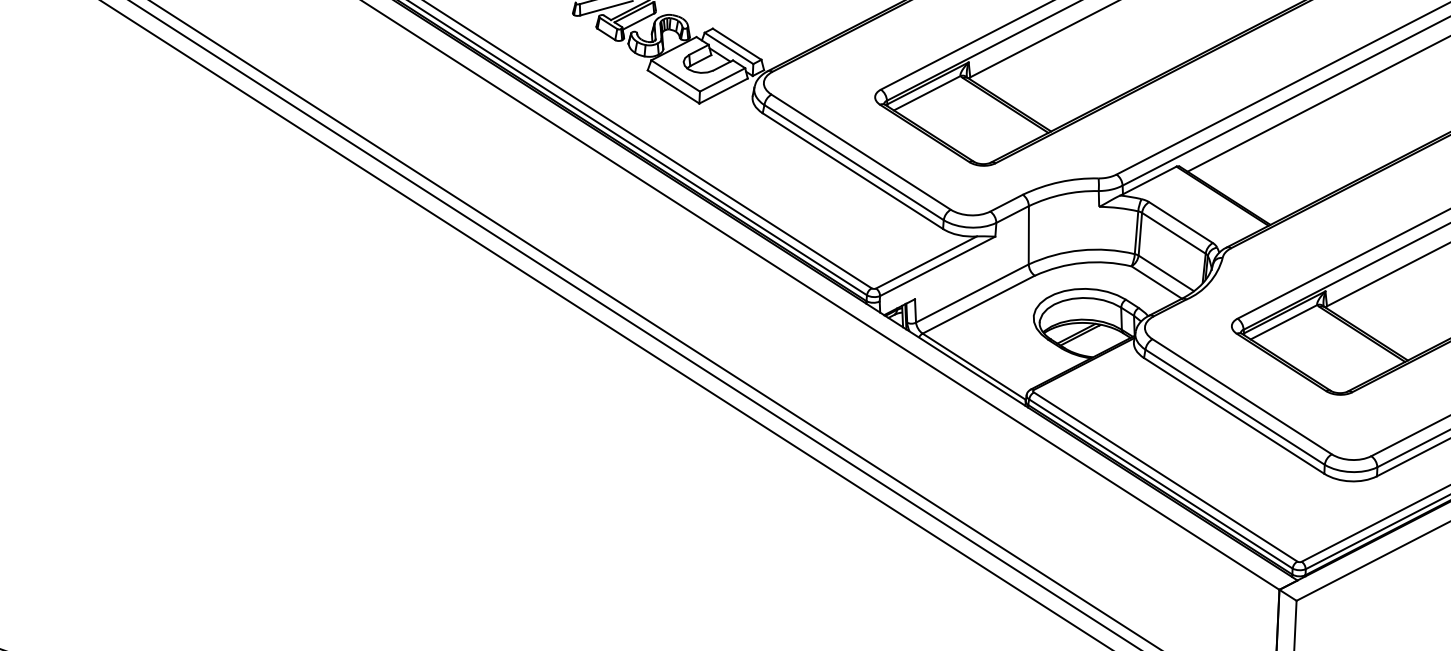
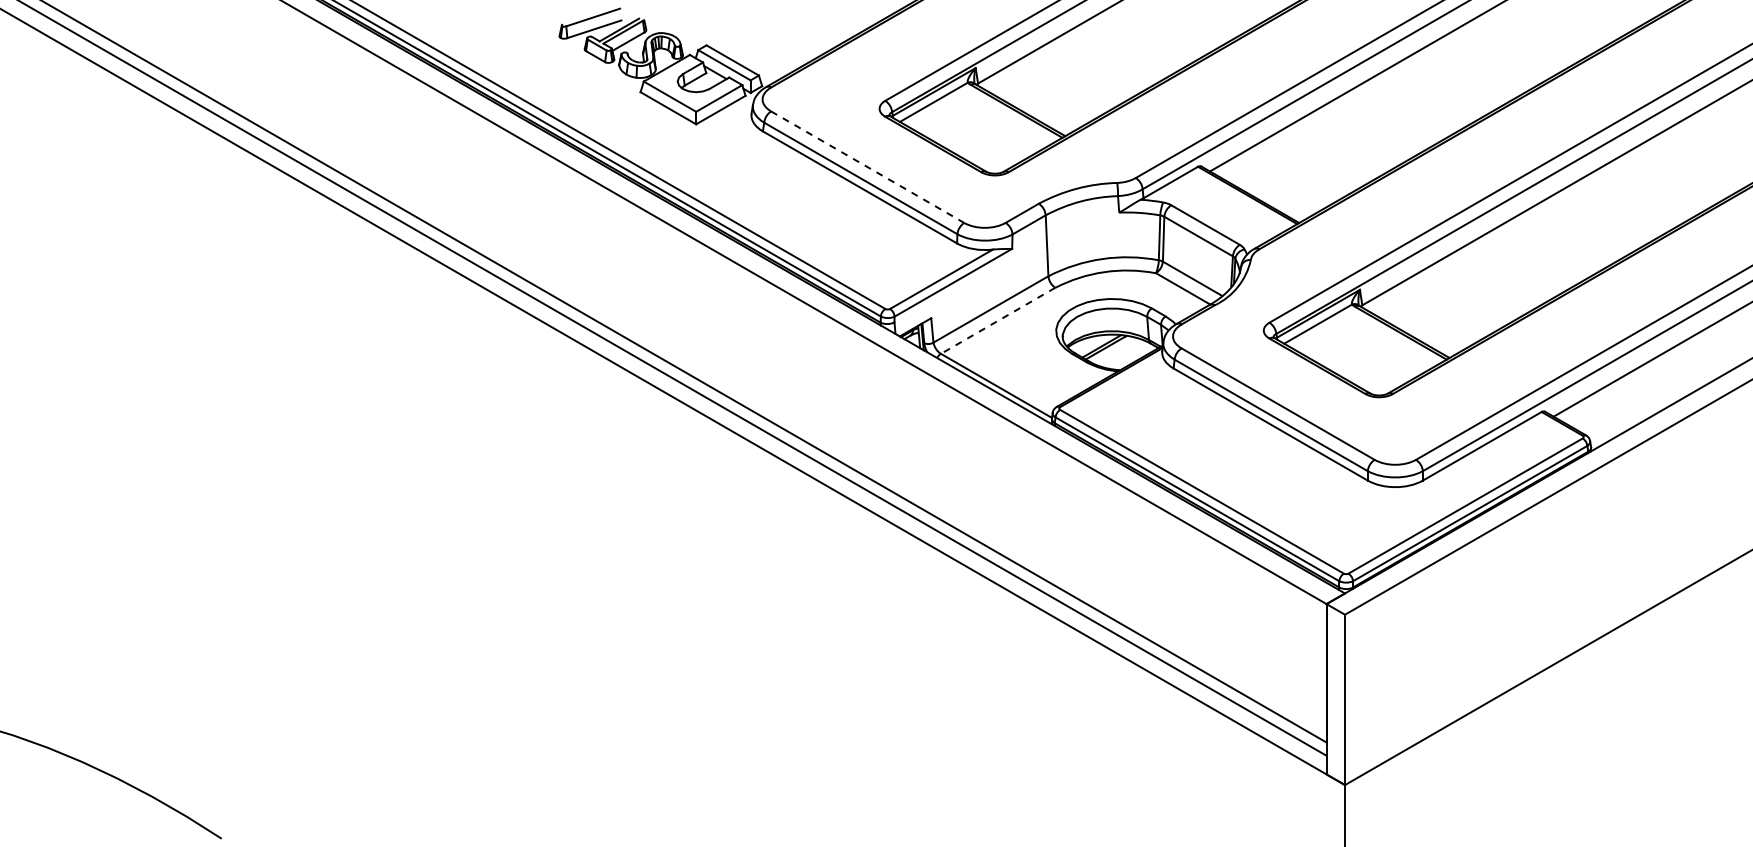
line: (860, 152) -> (867, 167), solid -> dashed
line: (978, 305) -> (997, 321), solid -> dashed

